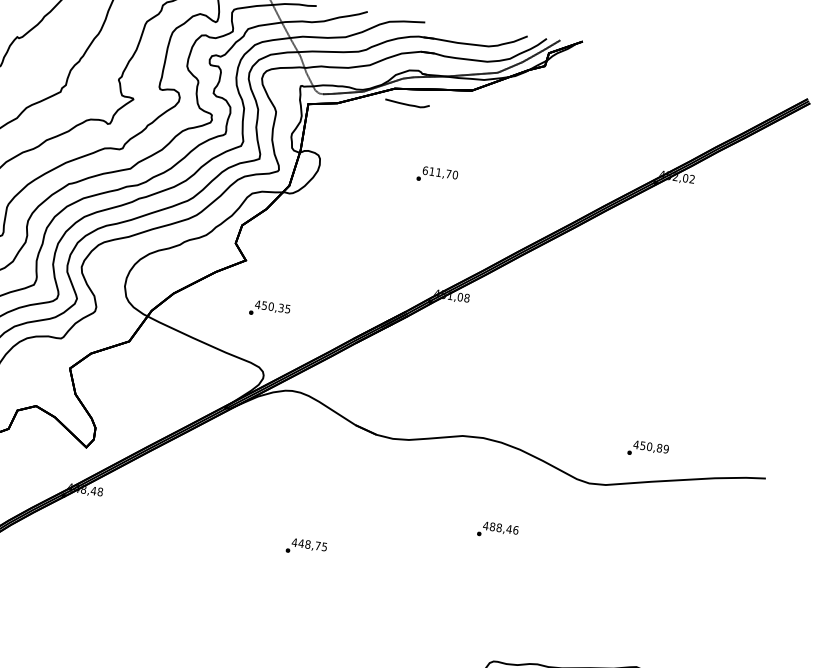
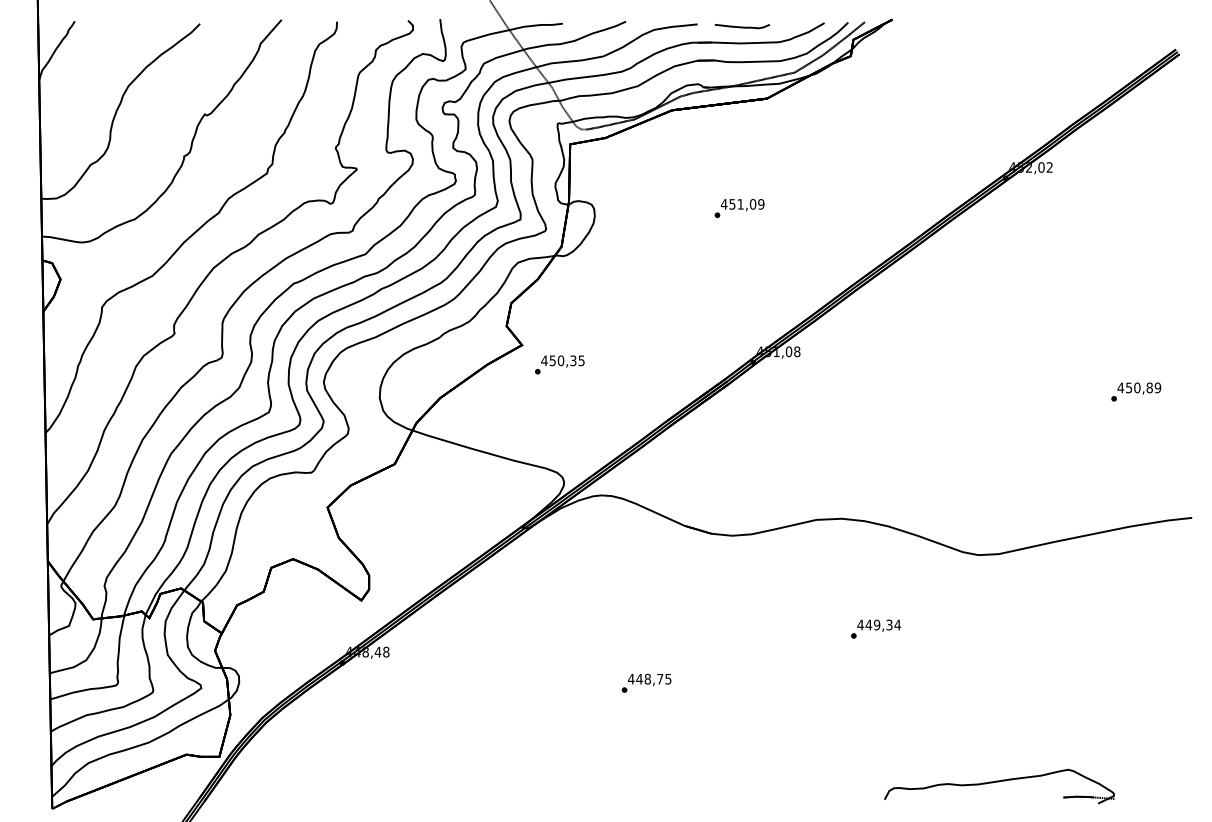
part: (407, 103) -> (742, 26), moved
text: (440, 172) -> (742, 204), 611,70 -> 451,09
text: (269, 309) -> (559, 364), moved
text: (648, 449) -> (1136, 391), moved
text: (504, 528) -> (883, 624), 488,46 -> 449,34

